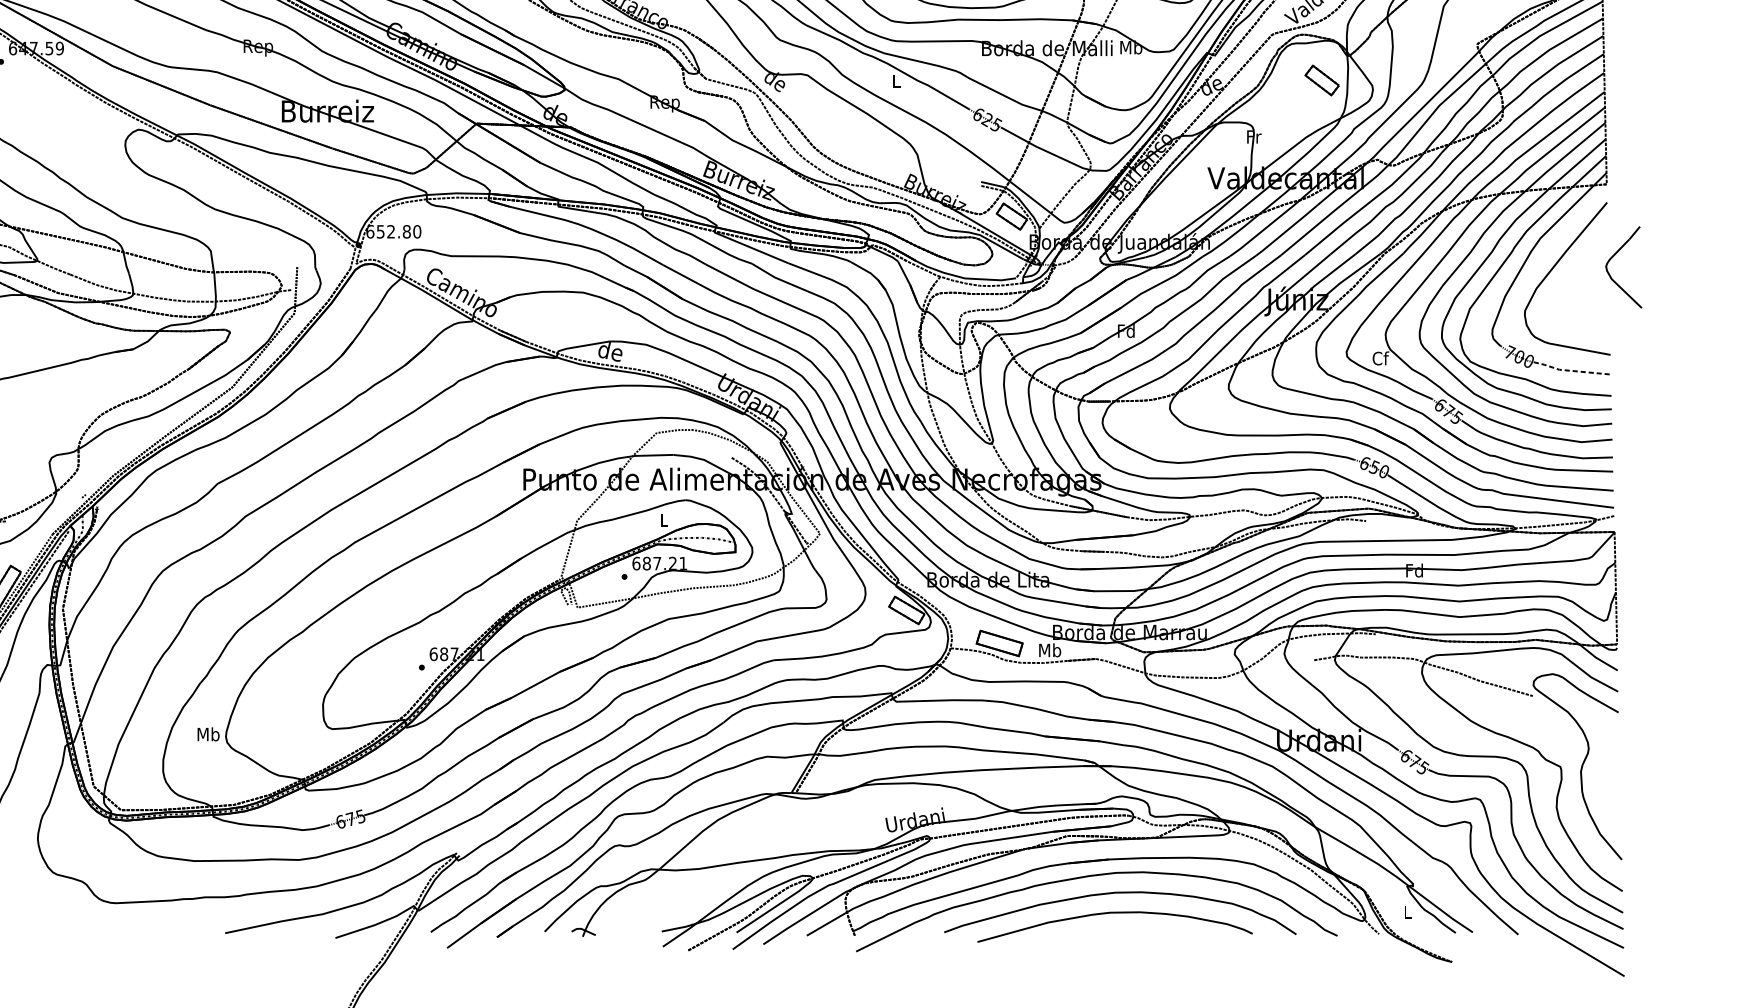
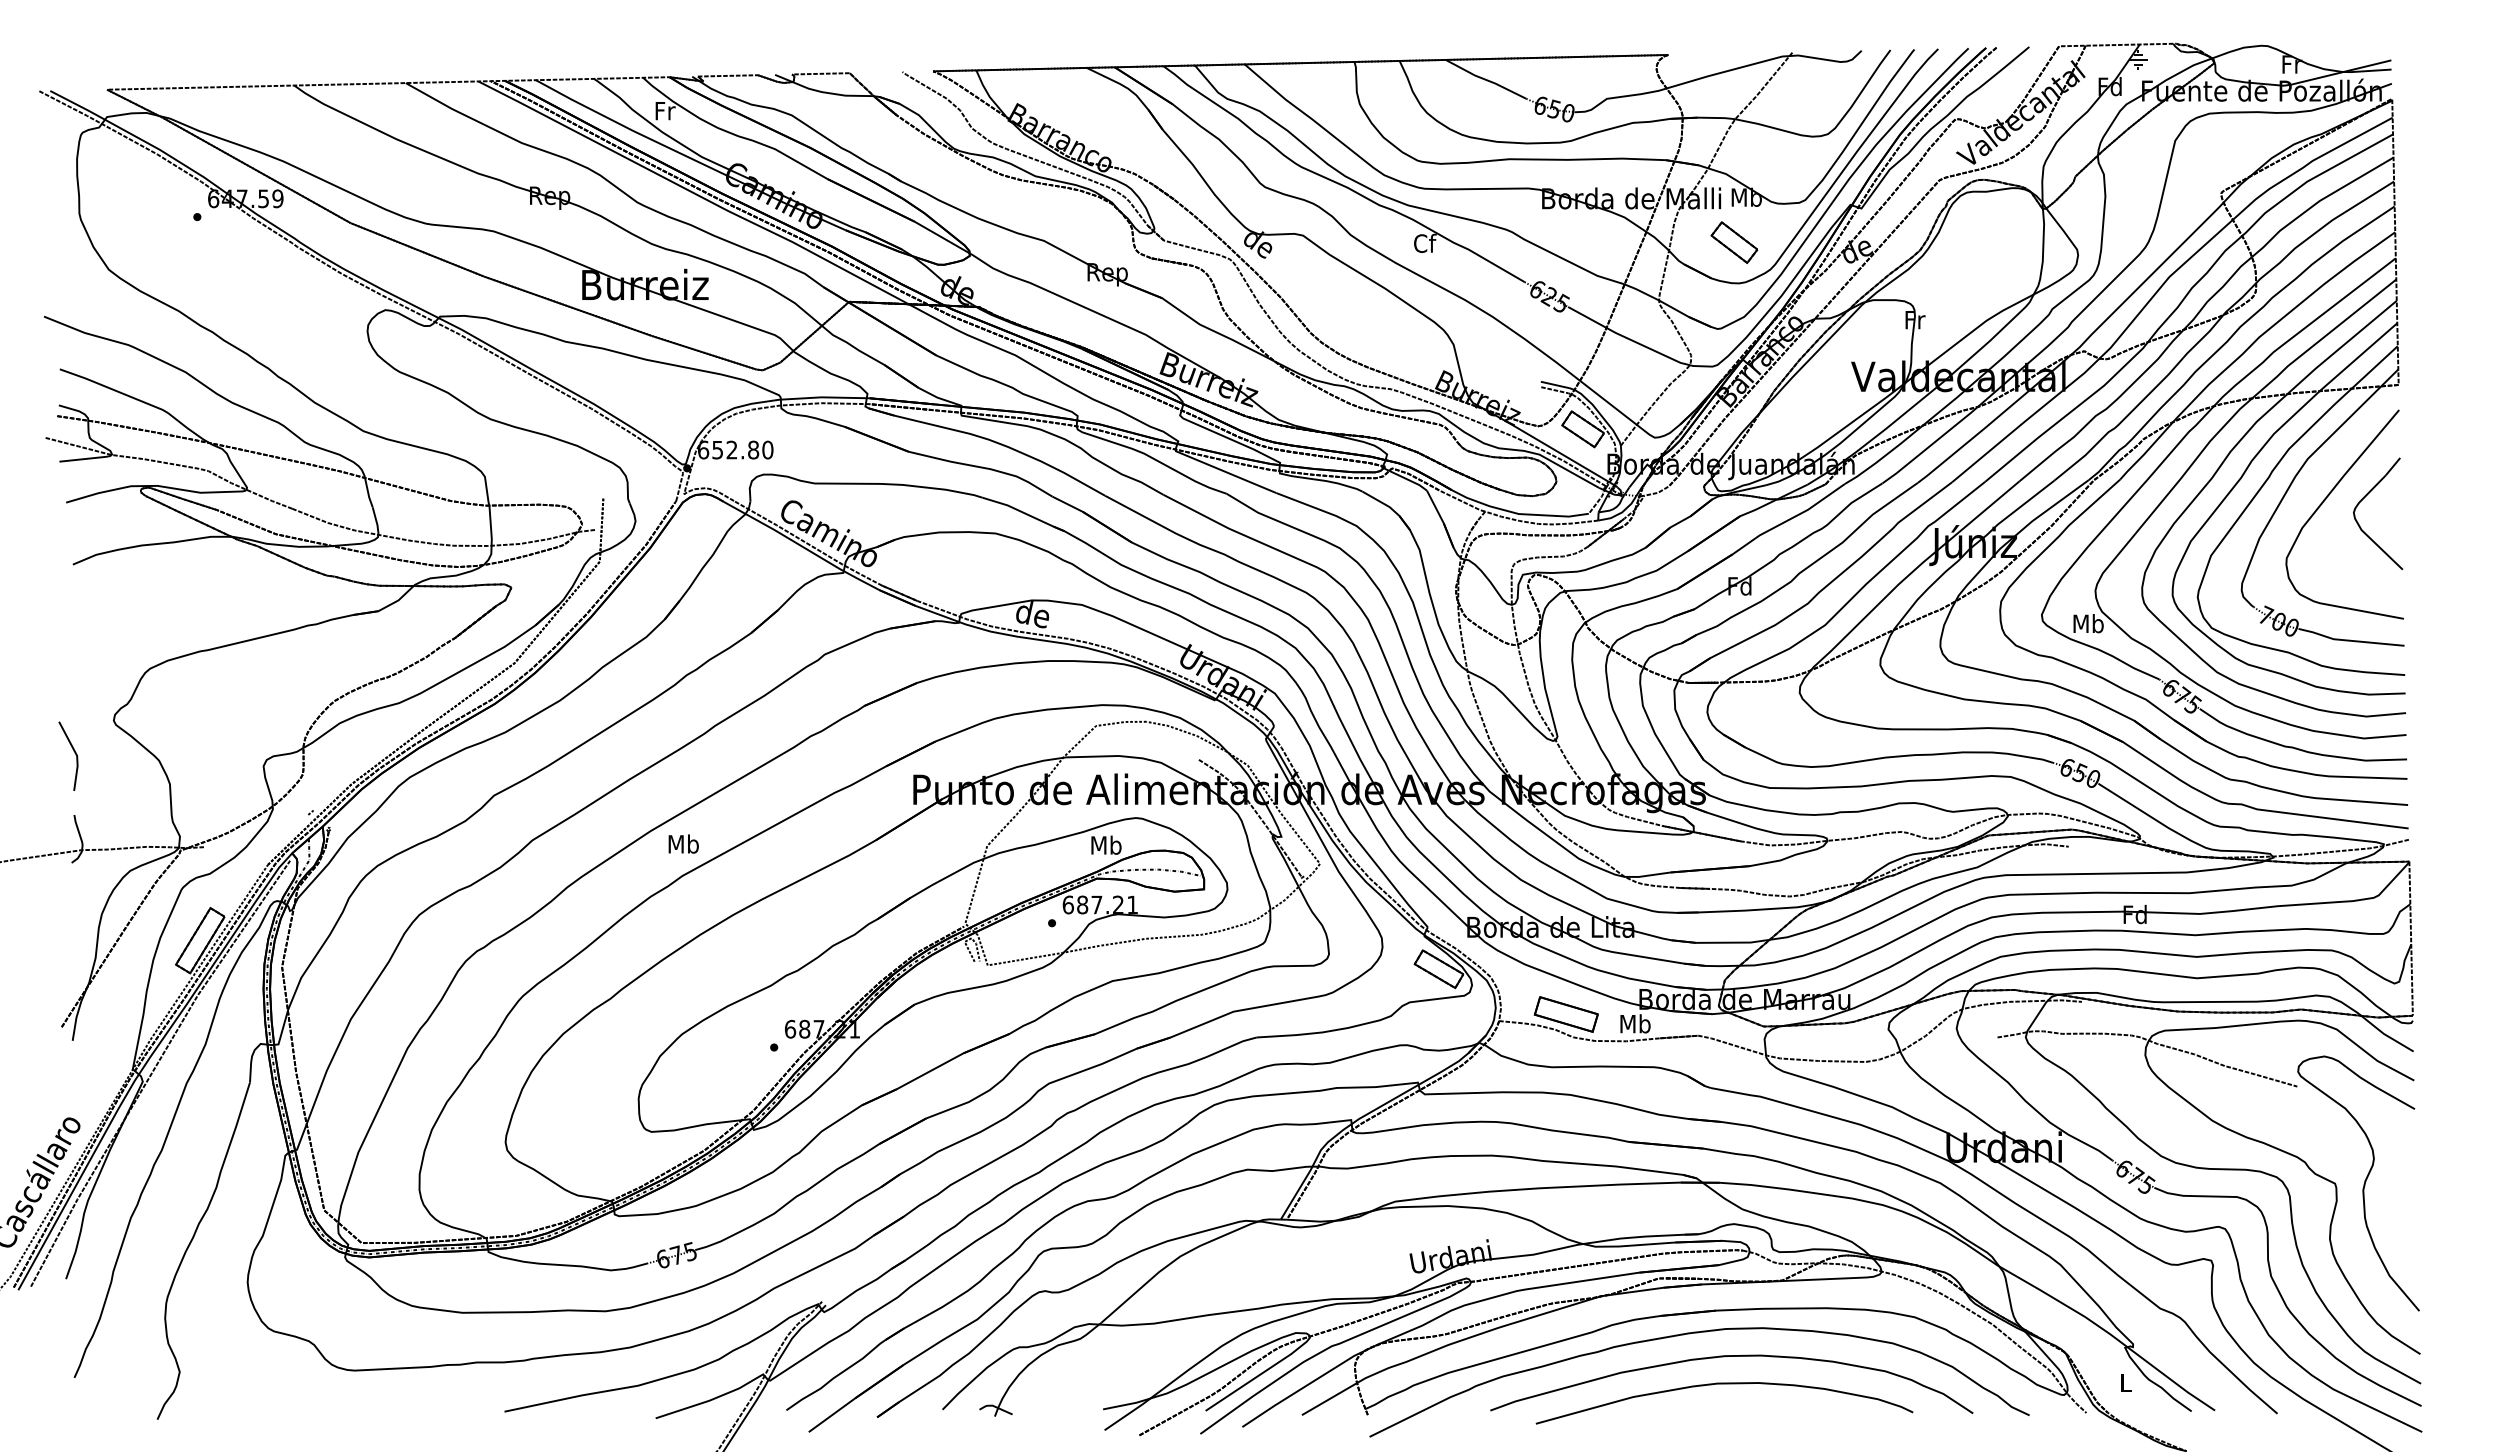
text: (896, 80) -> (1425, 242), L -> Cf
part: (1322, 80) -> (1734, 242), moved
part: (1613, 256) -> (2364, 498), moved
text: (1380, 358) -> (2088, 623), Cf -> Mb
line: (1570, 370) -> (2349, 640), dashed -> solid
text: (664, 519) -> (1106, 844), L -> Mb
text: (208, 733) -> (683, 843), moved

